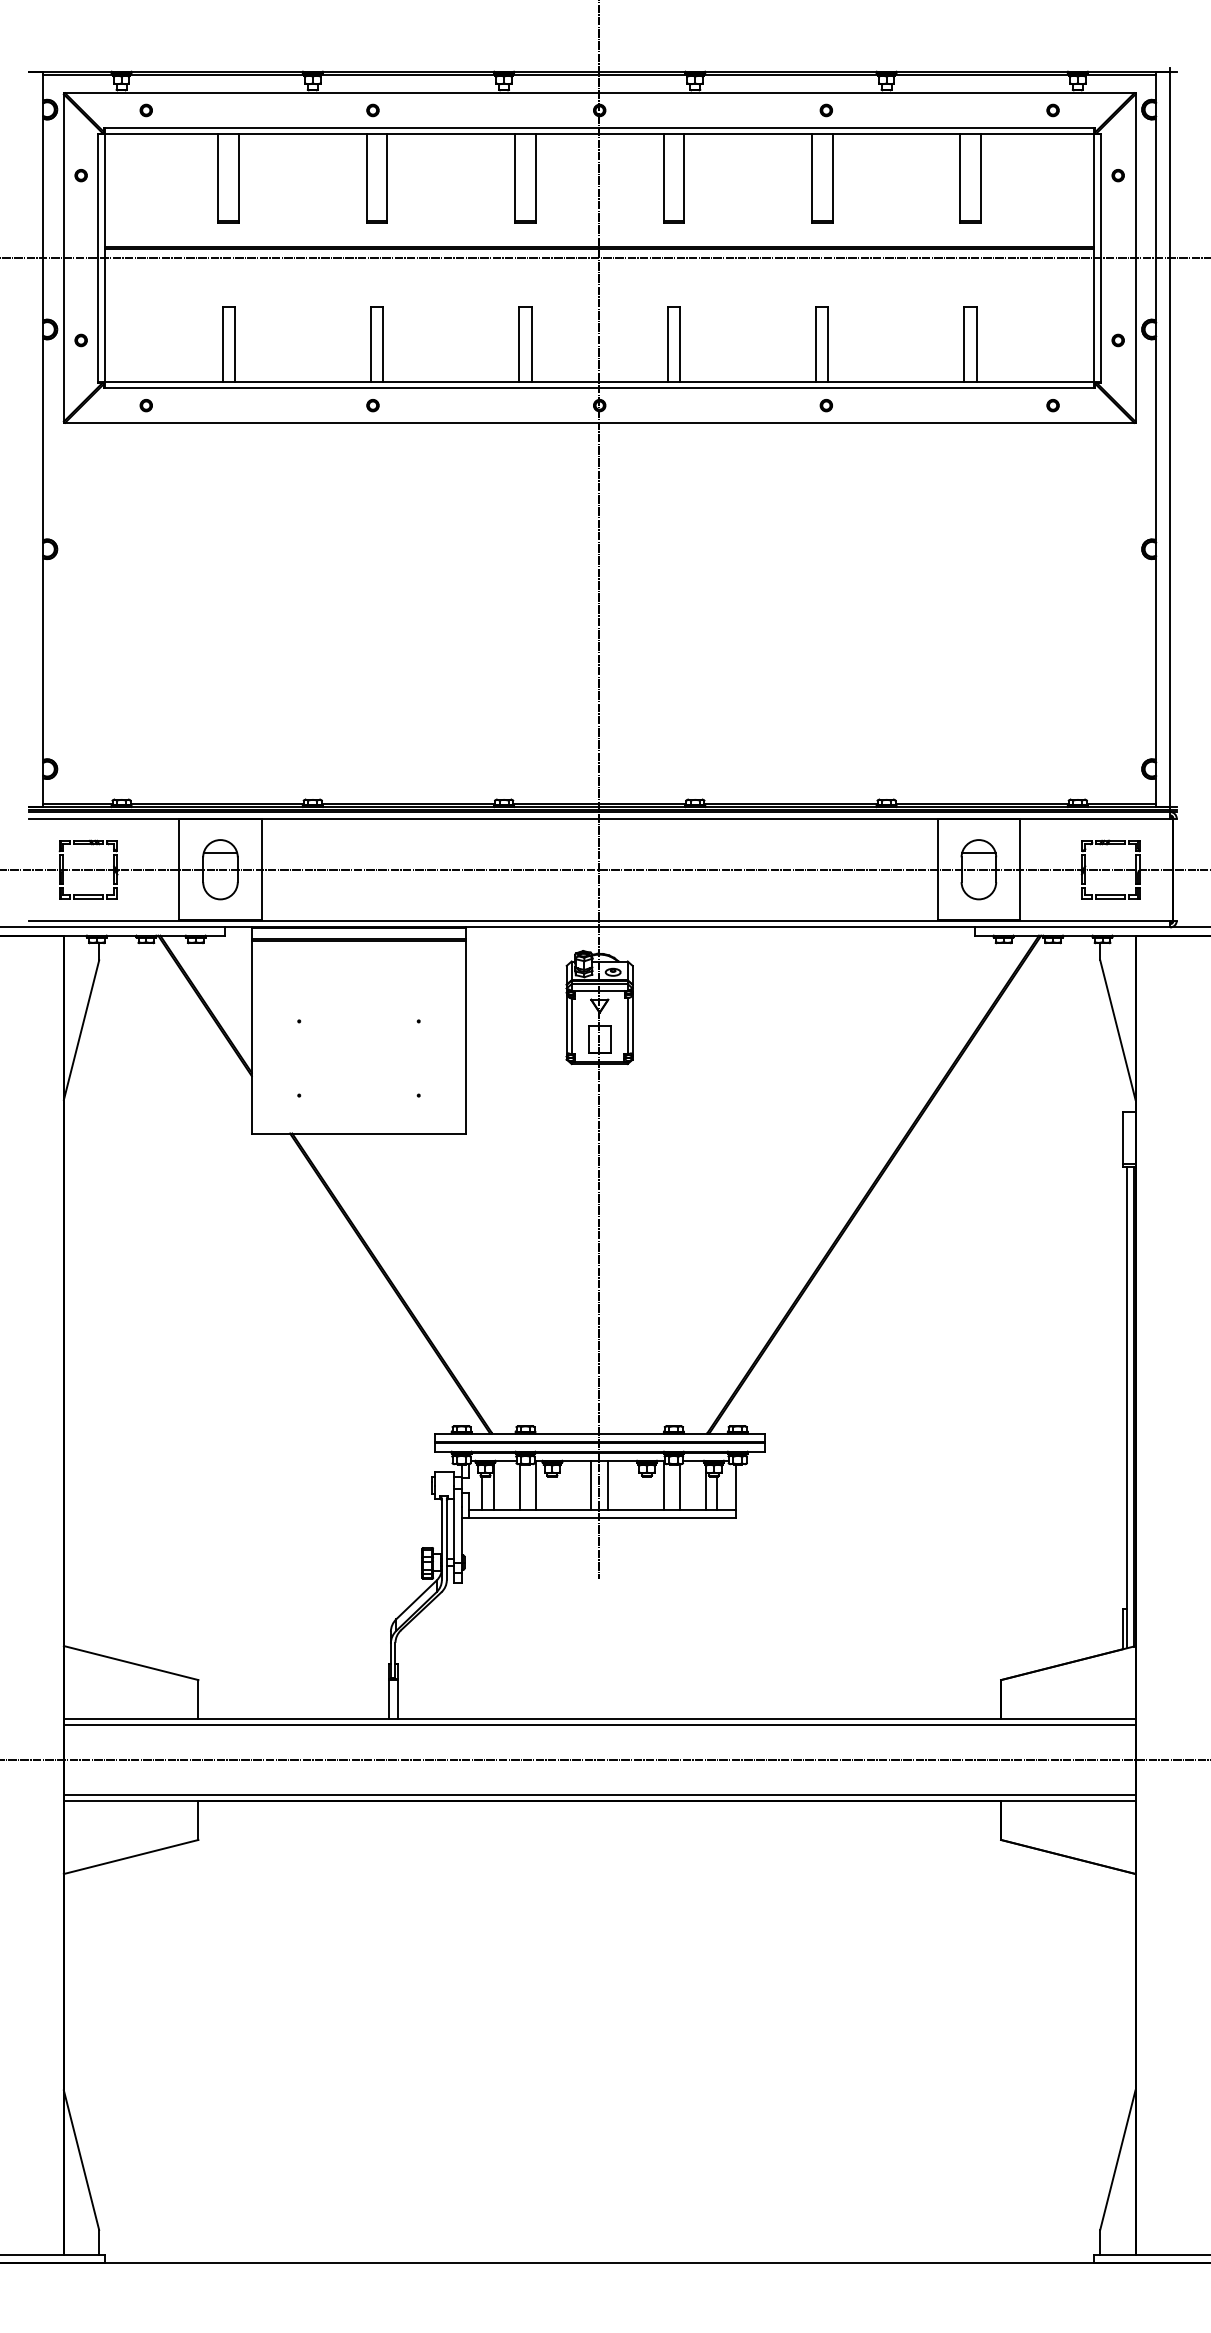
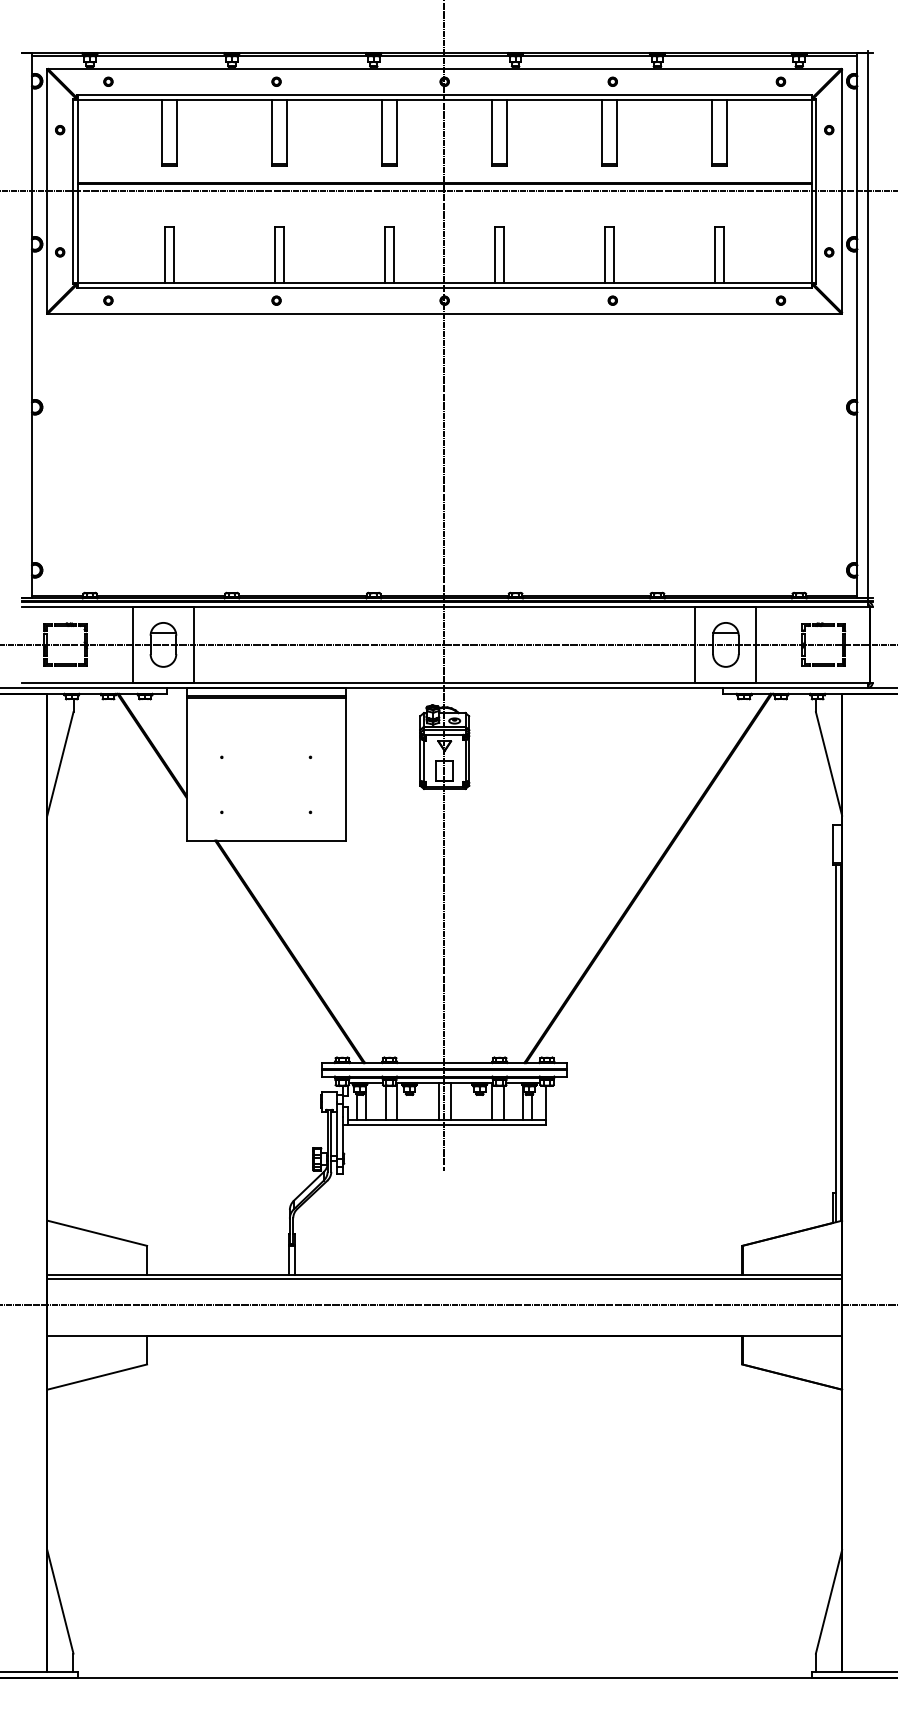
line: (599, 1794) -> (444, 1330), removed

